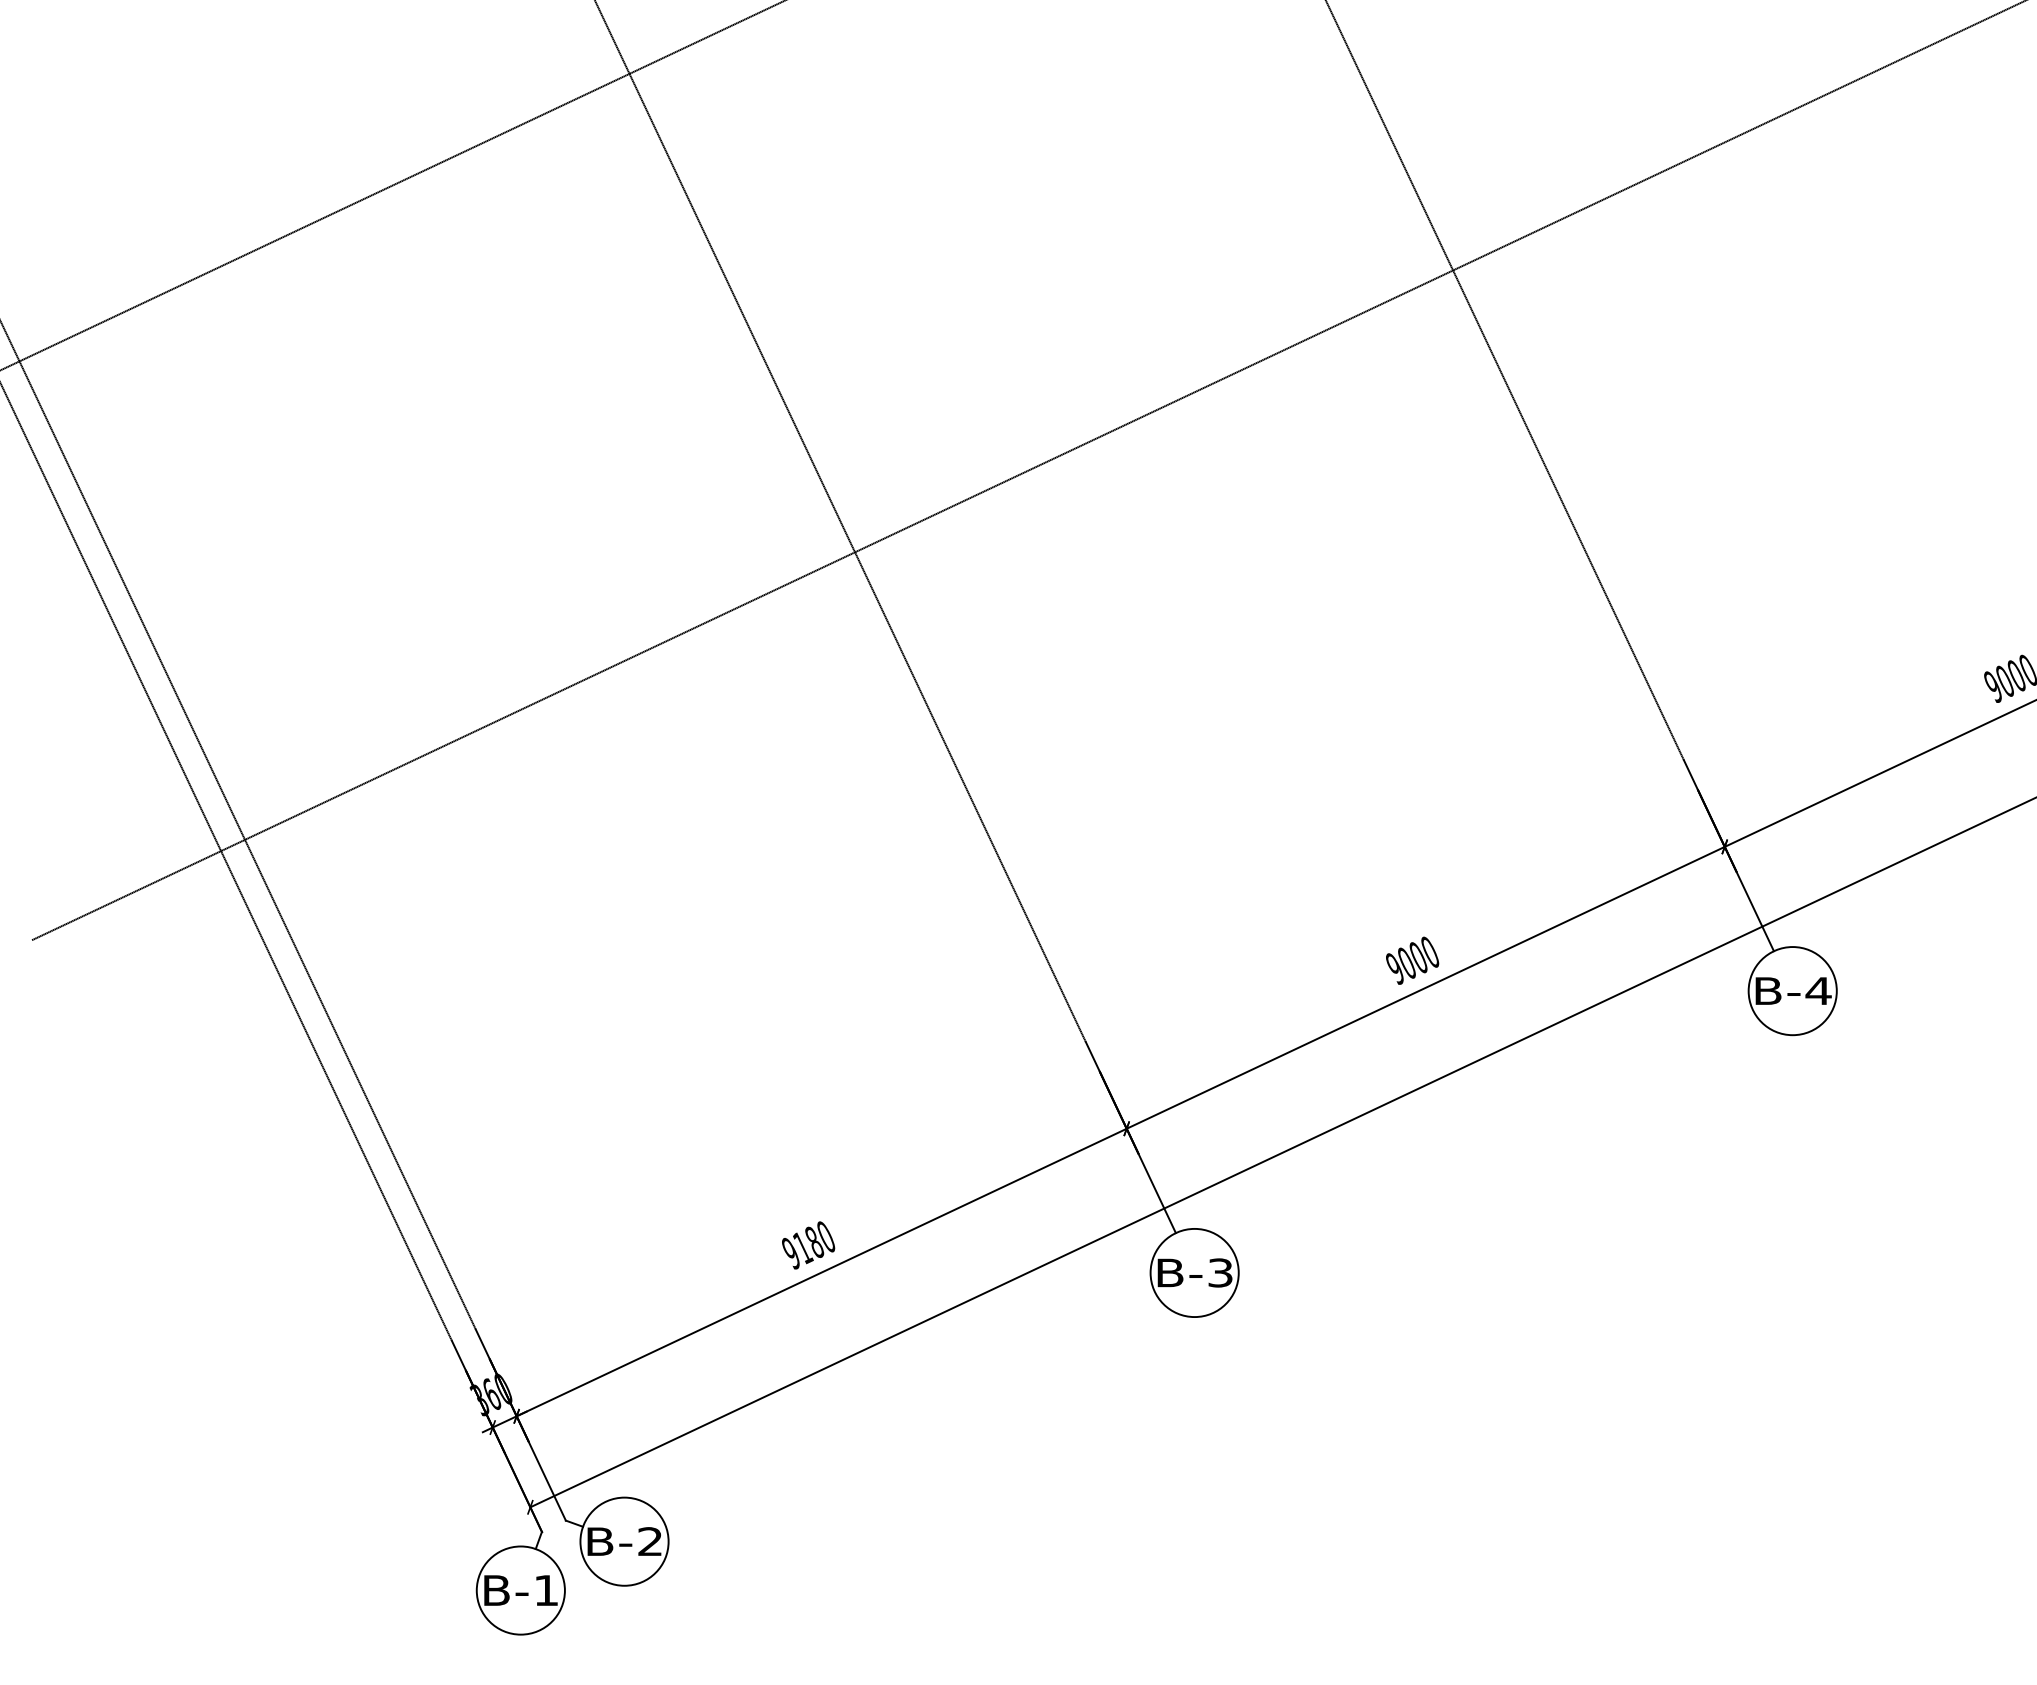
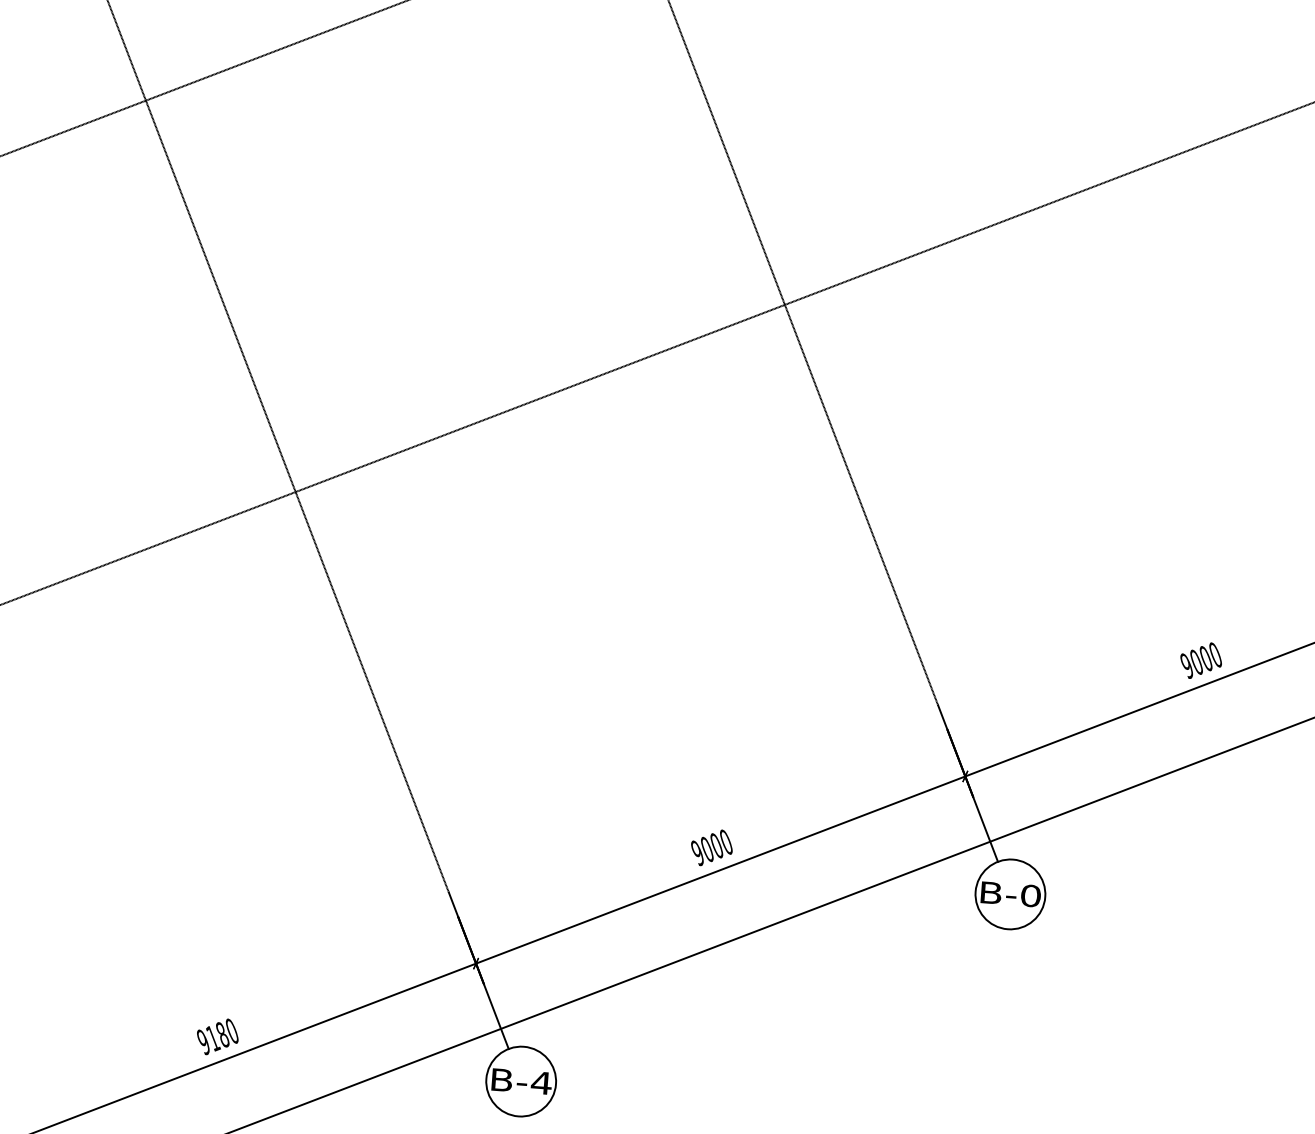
text: (1818, 990) -> (1030, 895), B-4 -> B-0
text: (1220, 1272) -> (541, 1082), B-3 -> B-4

